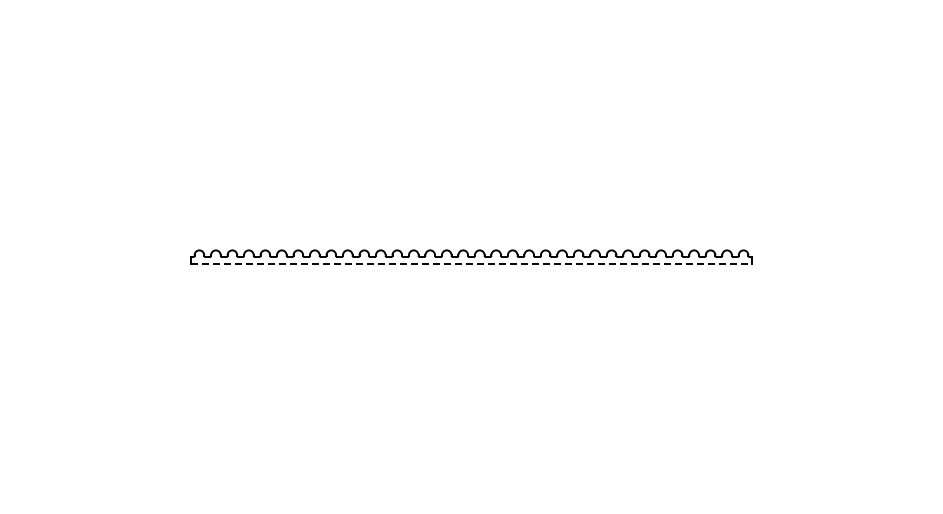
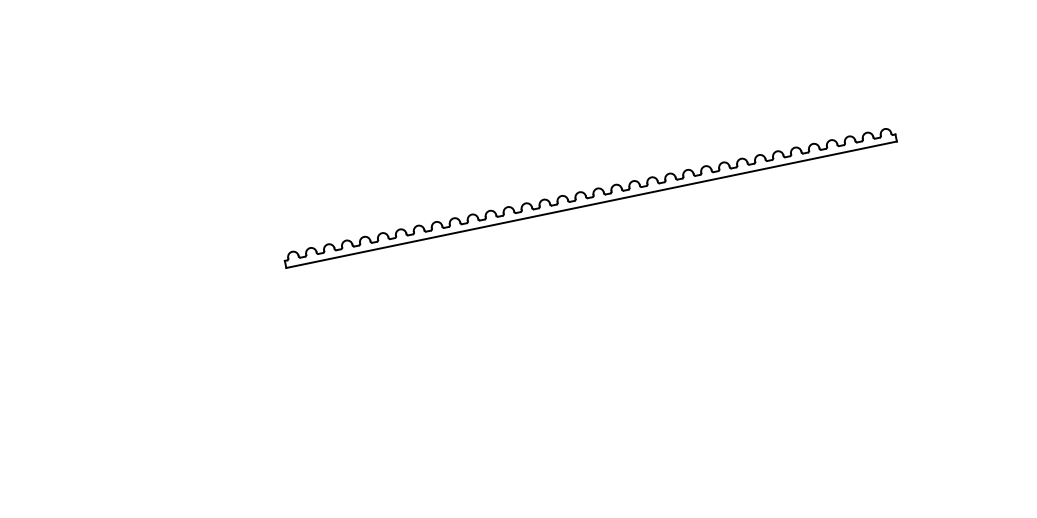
line: (471, 263) -> (591, 204), dashed -> solid

